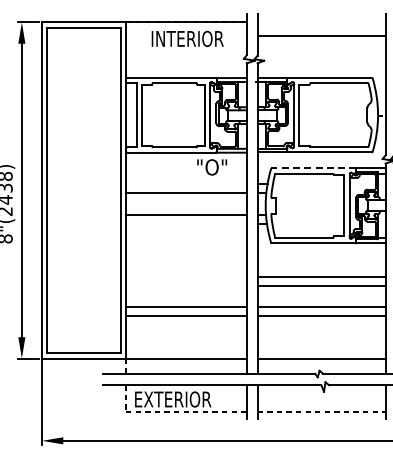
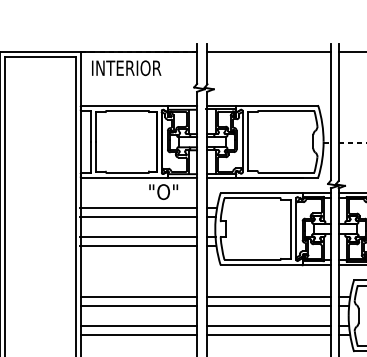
line: (321, 36) -> (269, 52), moved
text: (187, 38) -> (126, 67), moved
line: (313, 168) -> (261, 193), dashed -> solid
line: (185, 184) -> (137, 208), added
line: (185, 223) -> (137, 246), added
line: (186, 276) -> (138, 297), added
line: (186, 285) -> (138, 305), added

